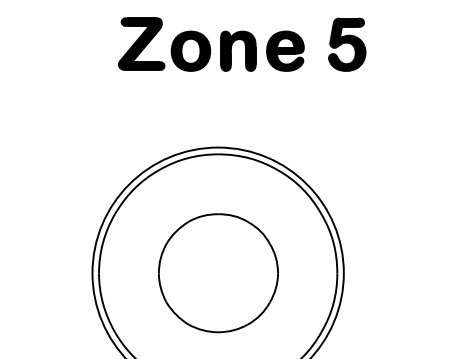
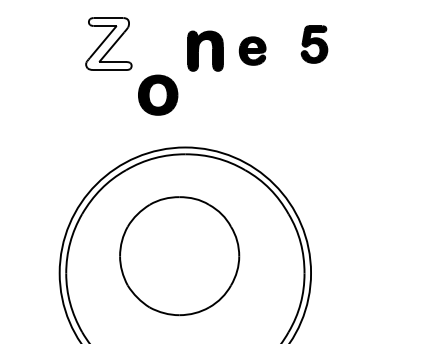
fill: (141, 44) -> (108, 44), removed
part: (347, 44) -> (314, 44), size x0.7
part: (190, 50) -> (157, 94), moved
part: (285, 50) -> (252, 50), size x0.7
part: (218, 273) -> (179, 256), moved

